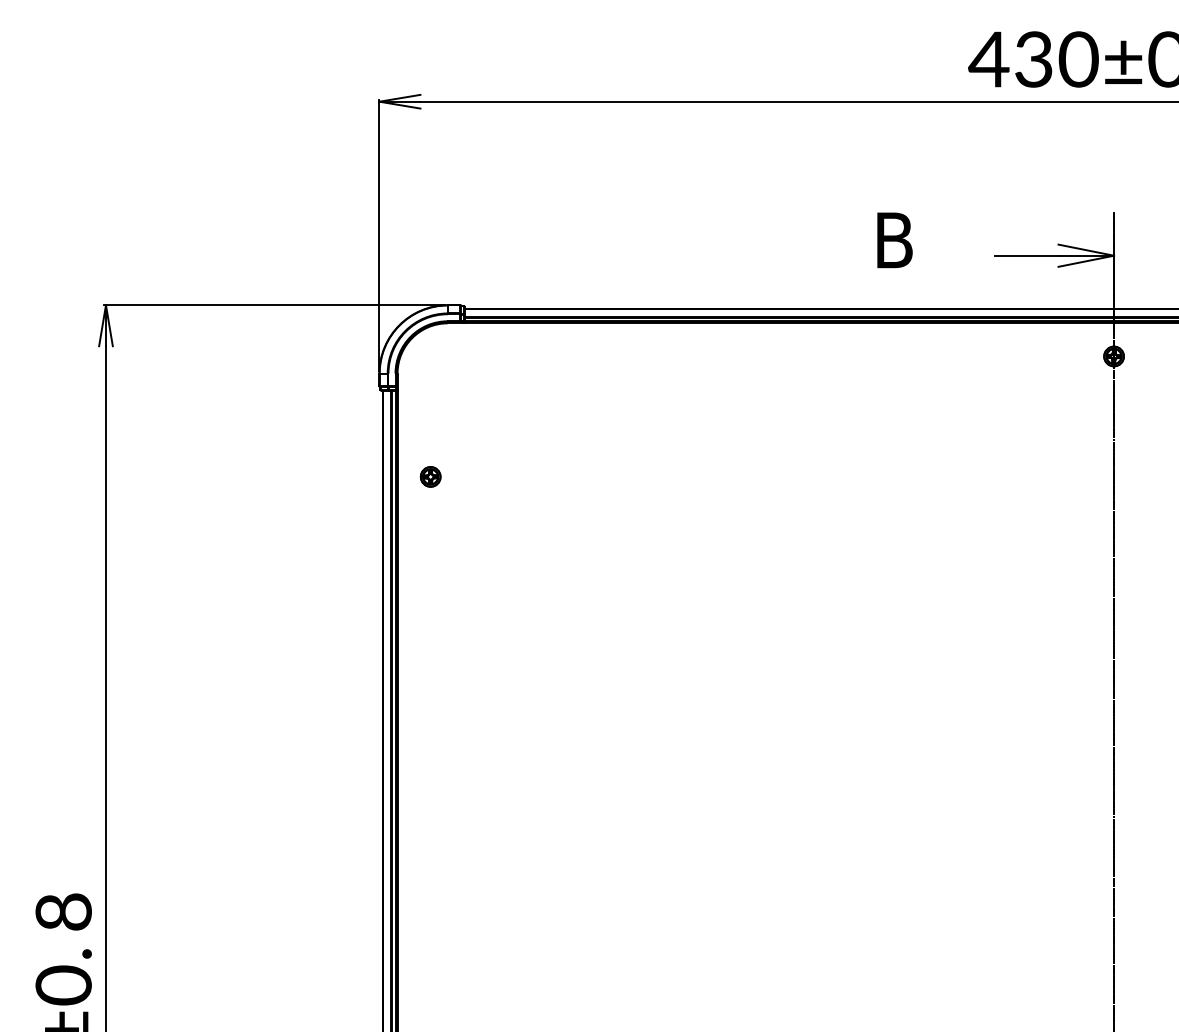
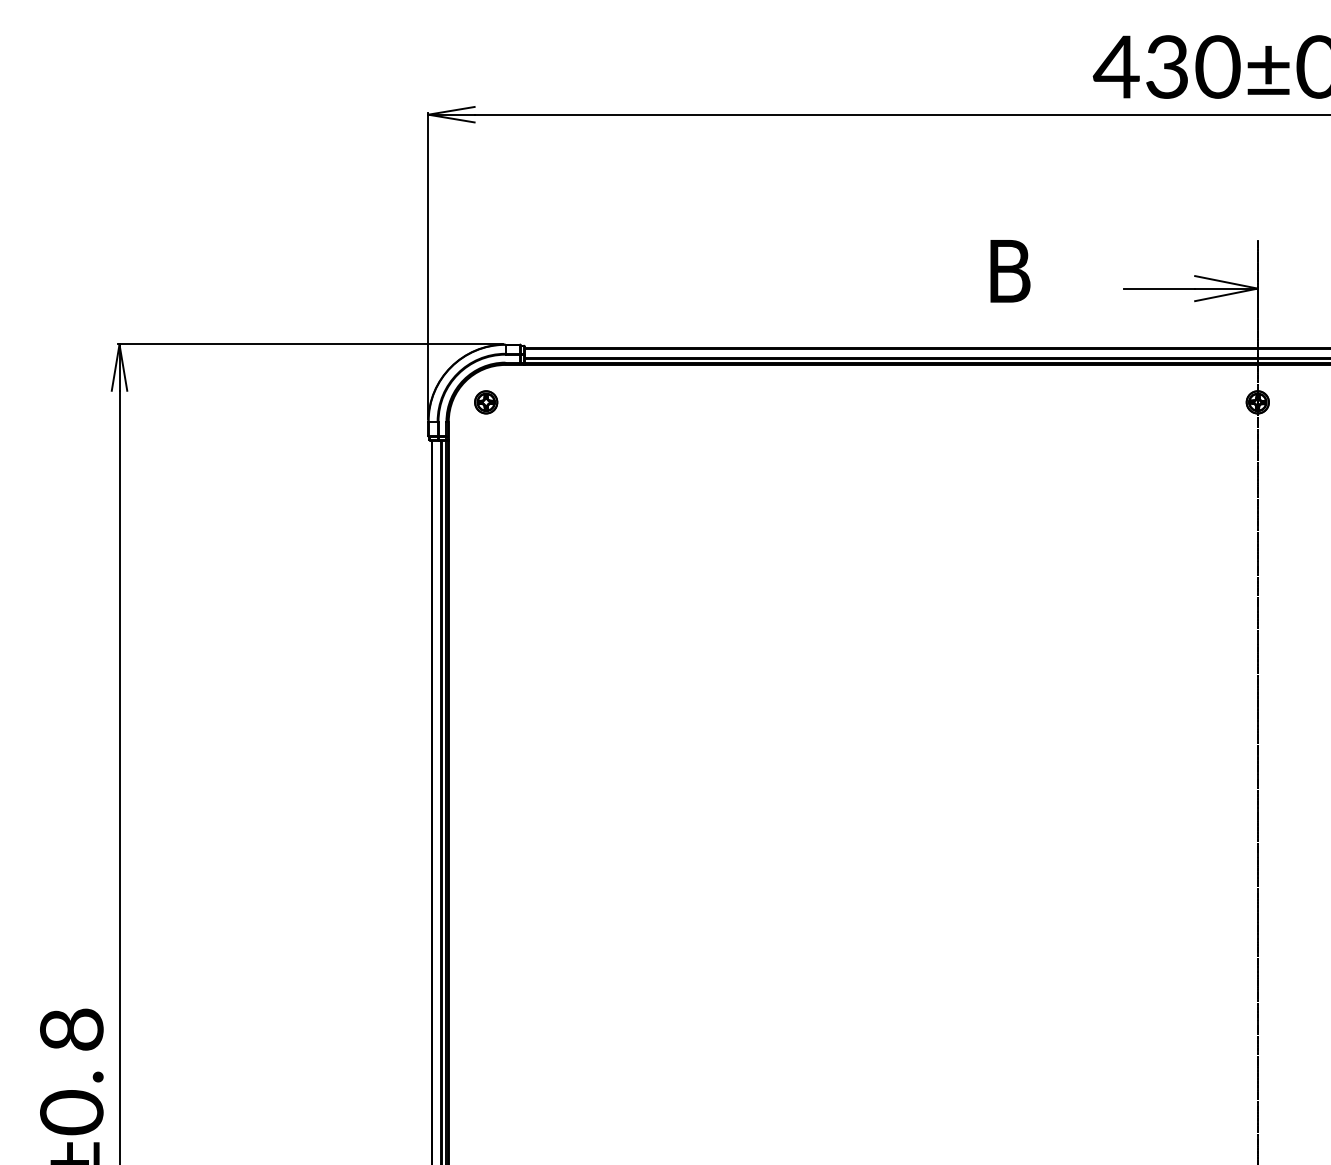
part: (430, 477) -> (486, 402), moved

